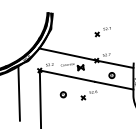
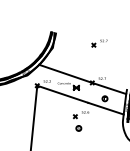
part: (102, 31) -> (99, 43), moved
line: (18, 93) -> (14, 105), removed
part: (63, 94) -> (78, 128), moved

